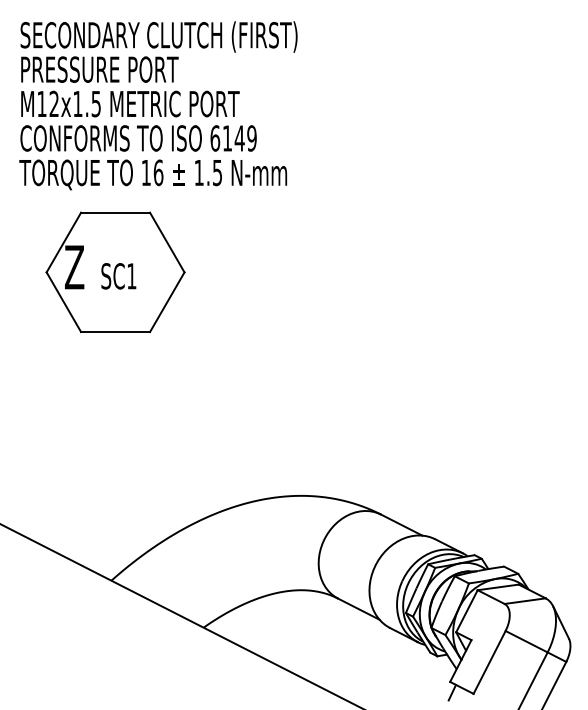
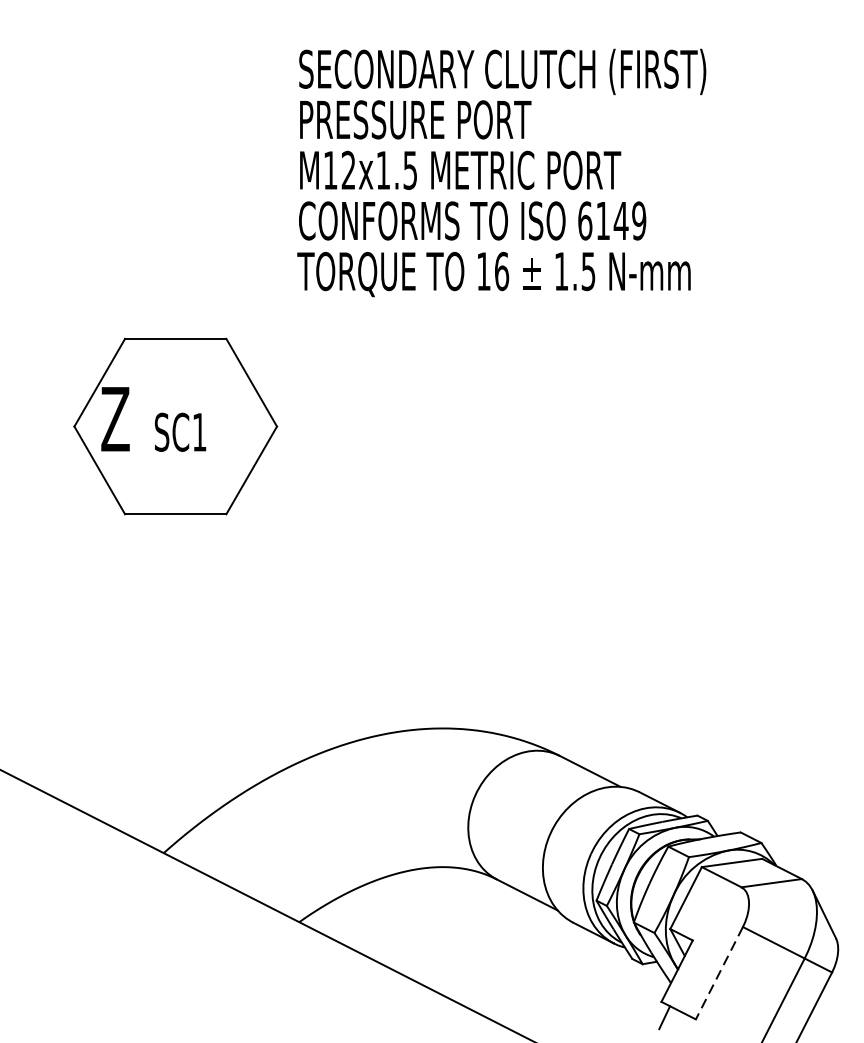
text: (158, 105) -> (501, 172), moved
part: (115, 272) -> (175, 426), moved
line: (489, 662) -> (719, 973), solid -> dashed

